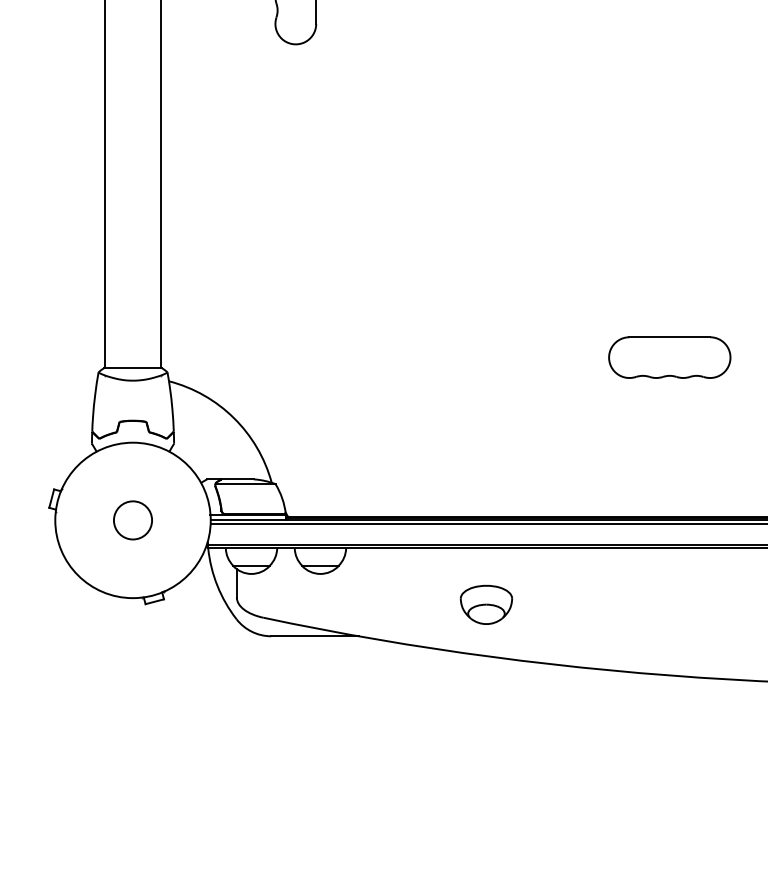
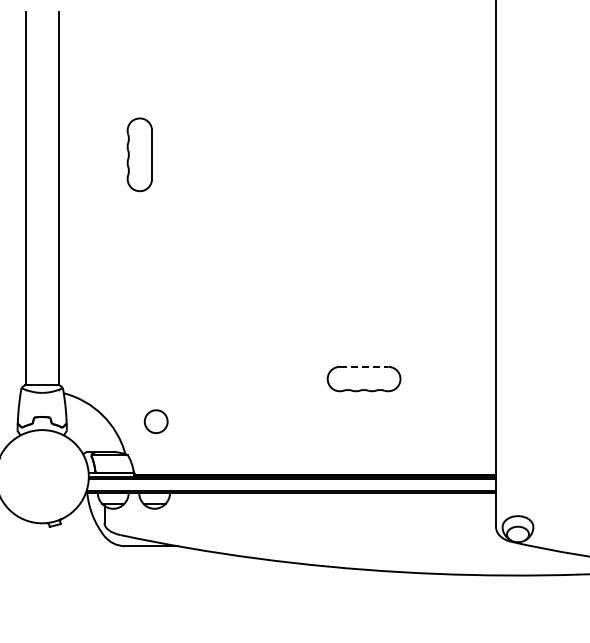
line: (670, 336) -> (364, 366), solid -> dashed
circle: (131, 520) -> (155, 421), moved
part: (485, 605) -> (253, 527), removed

